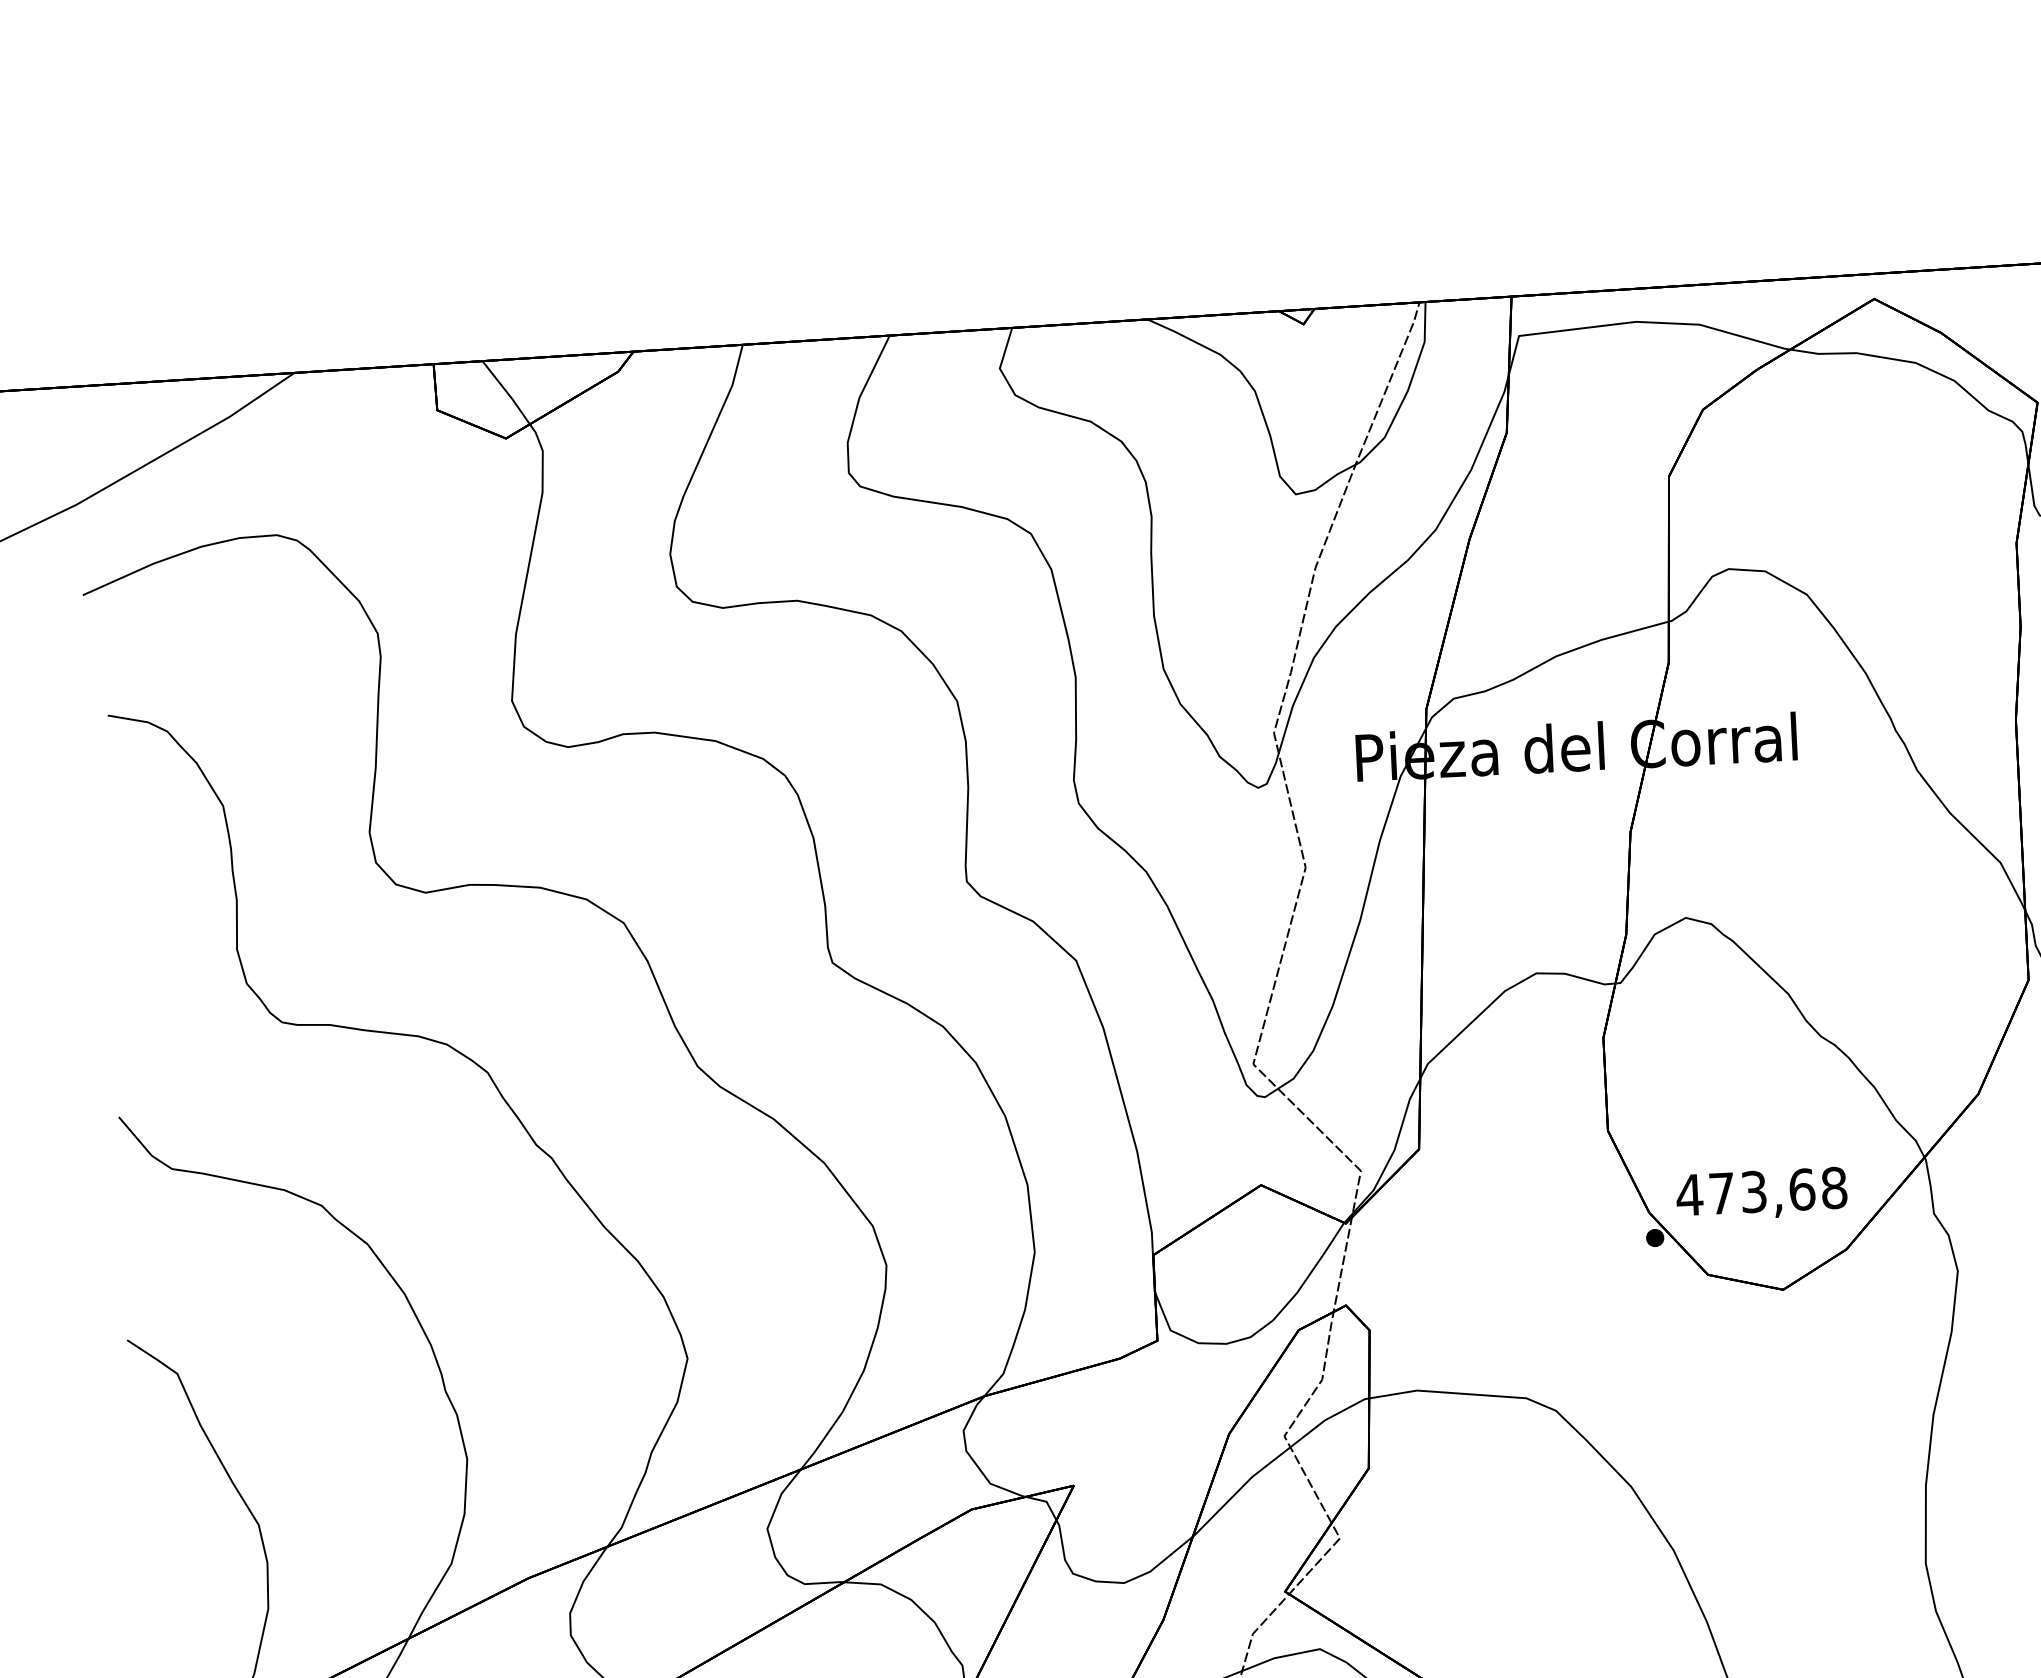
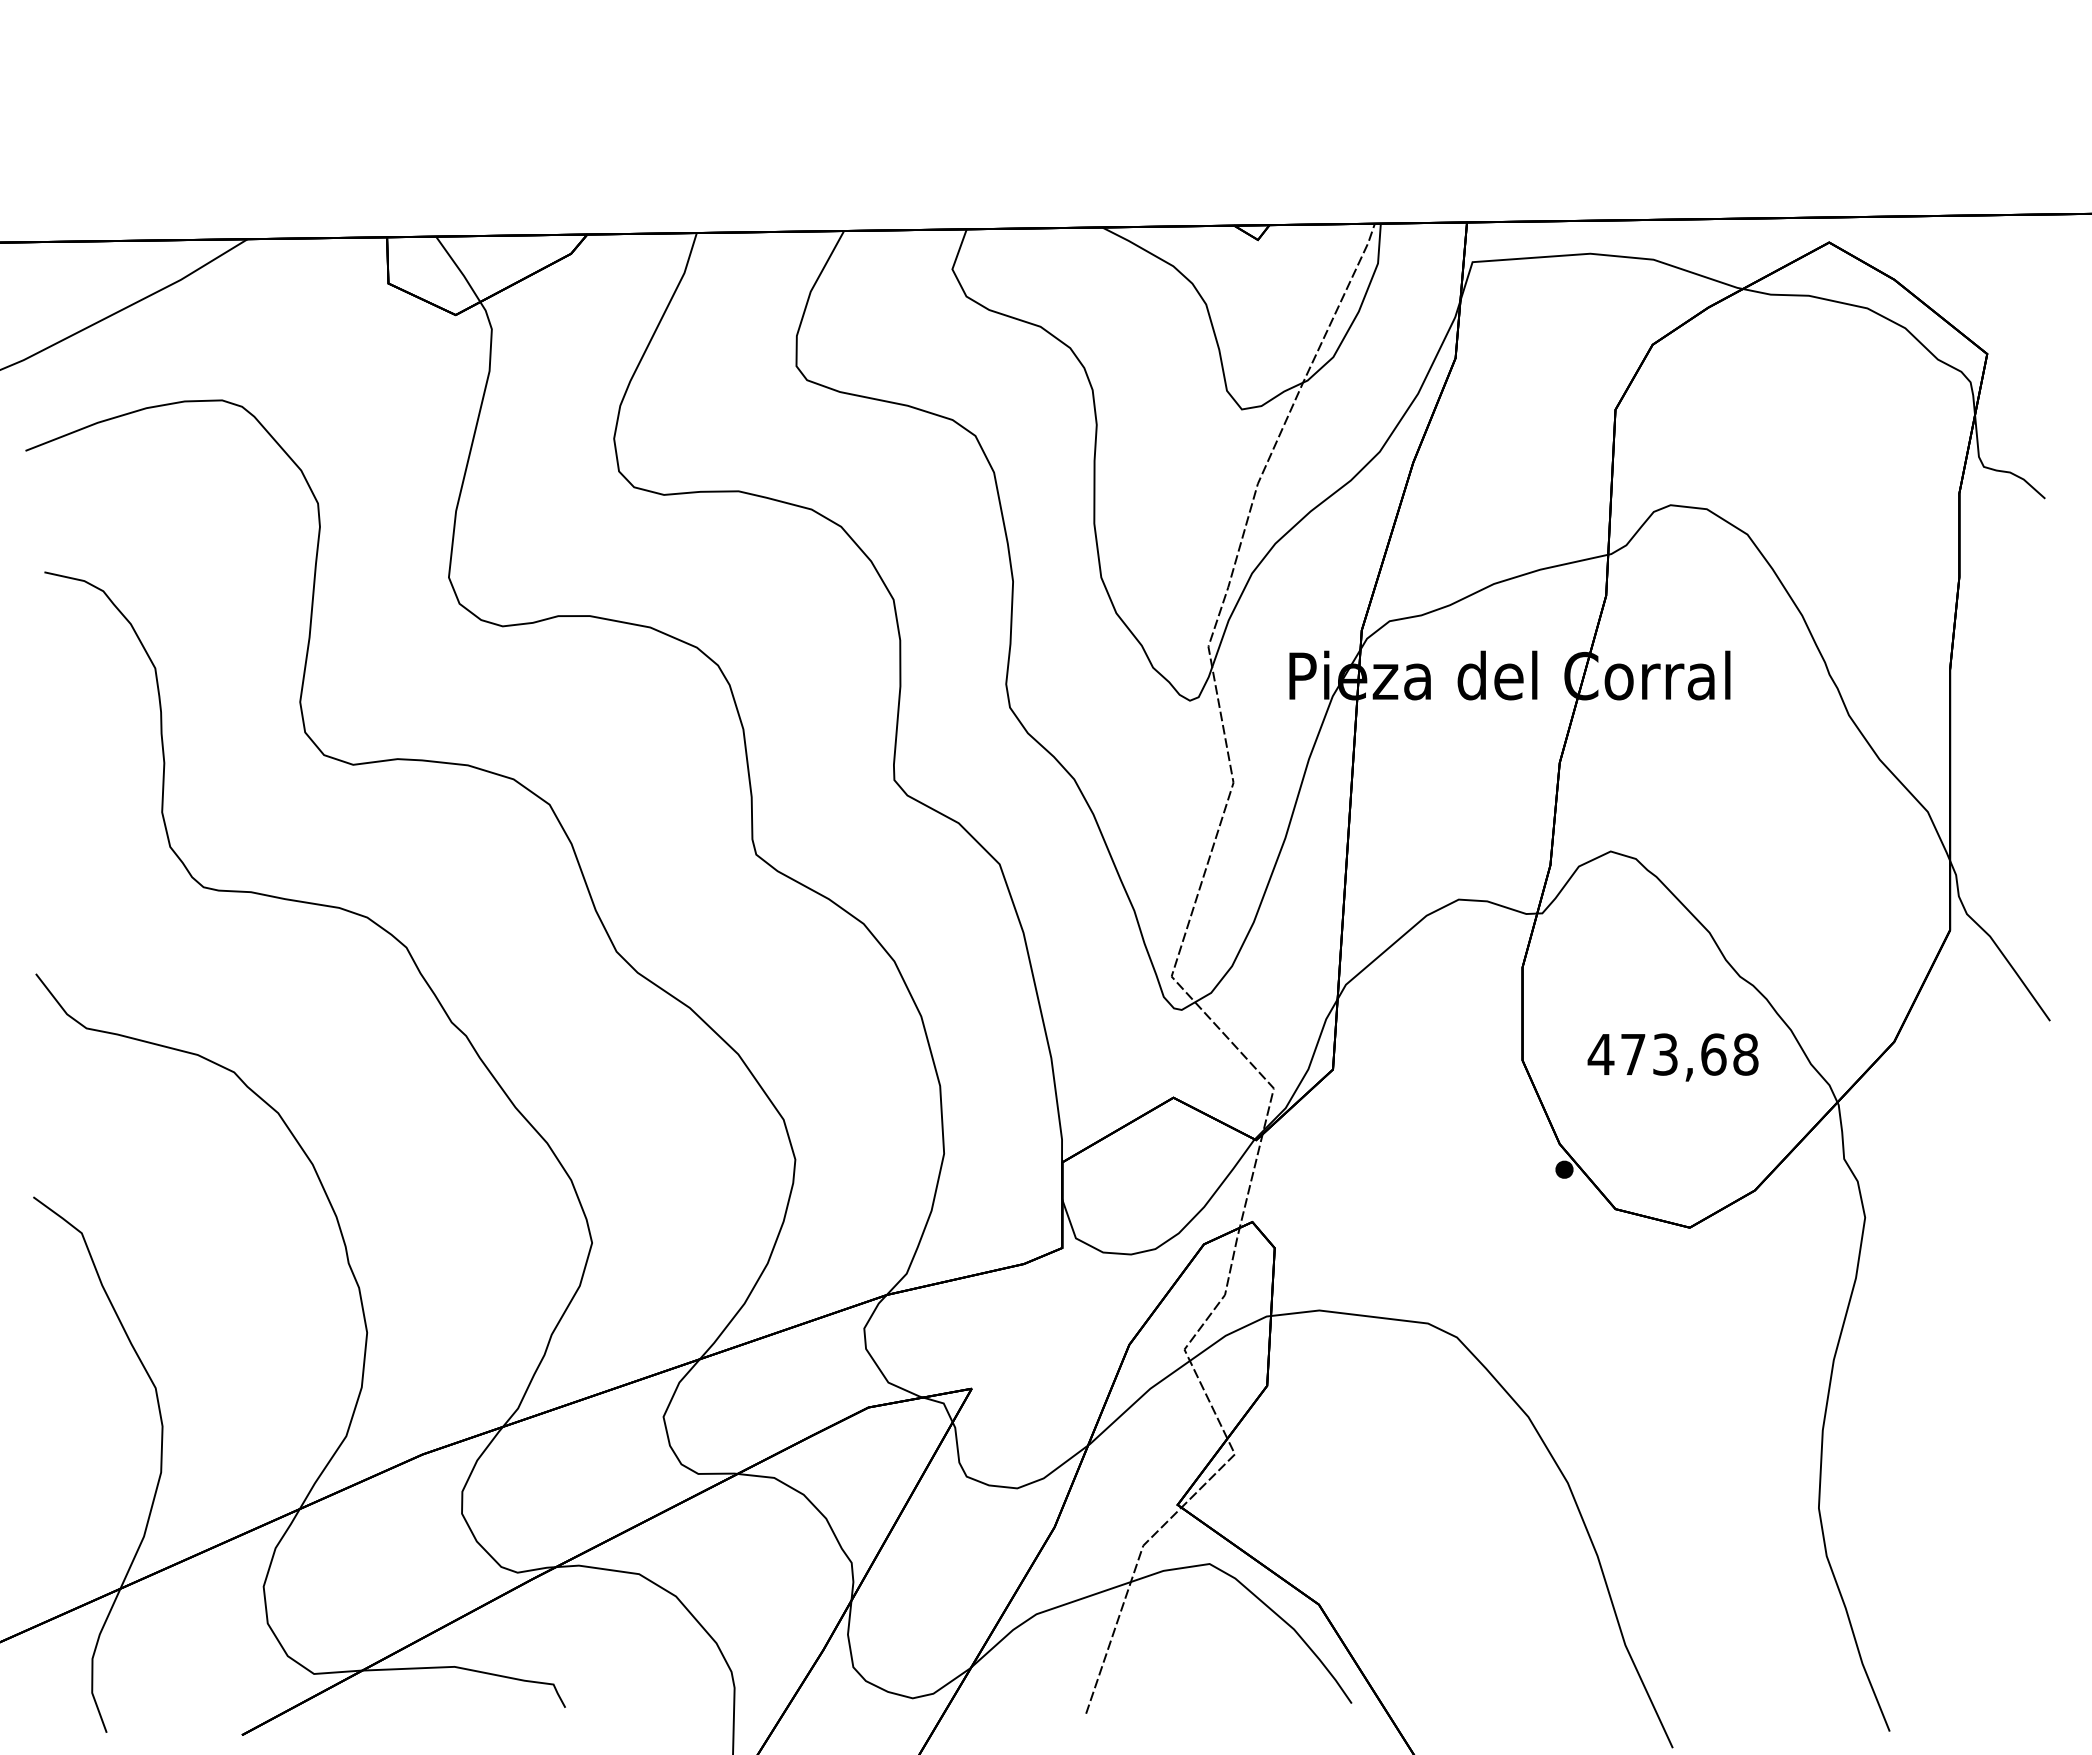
text: (1761, 1194) -> (1672, 1057), moved

